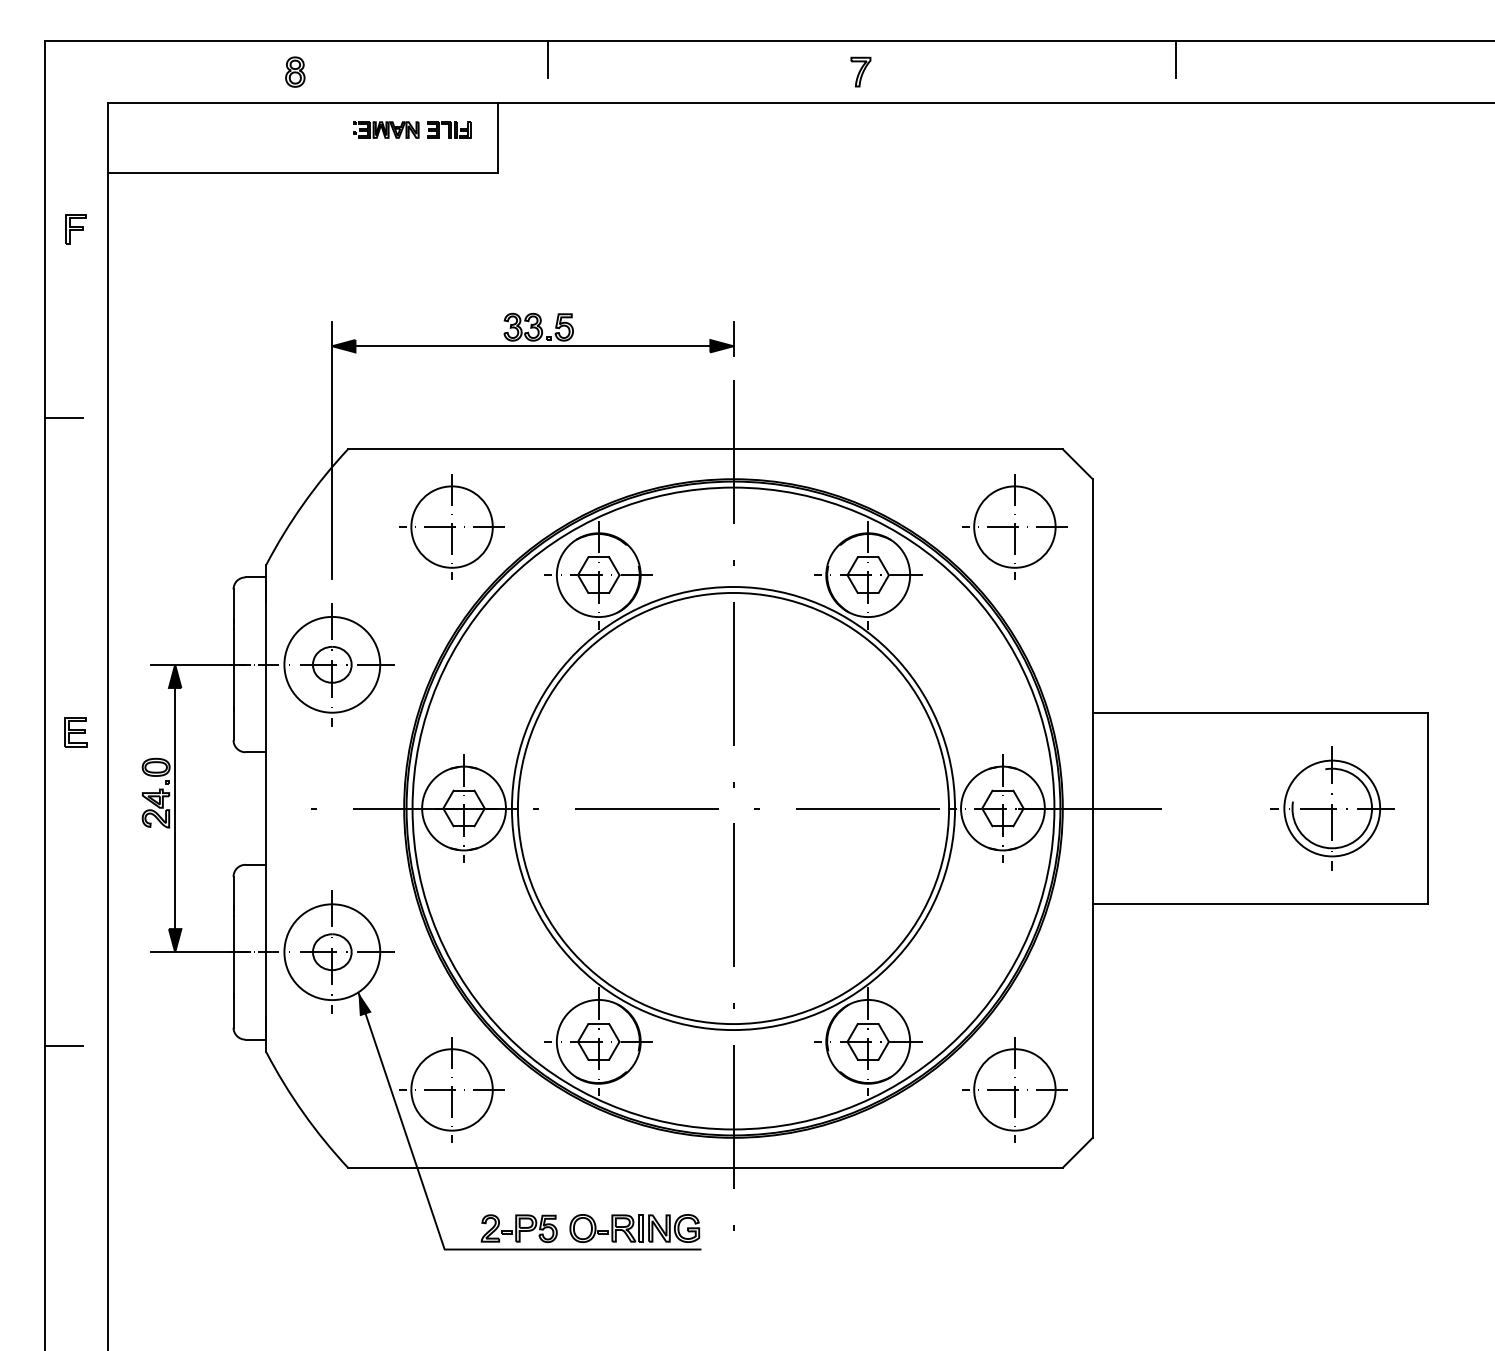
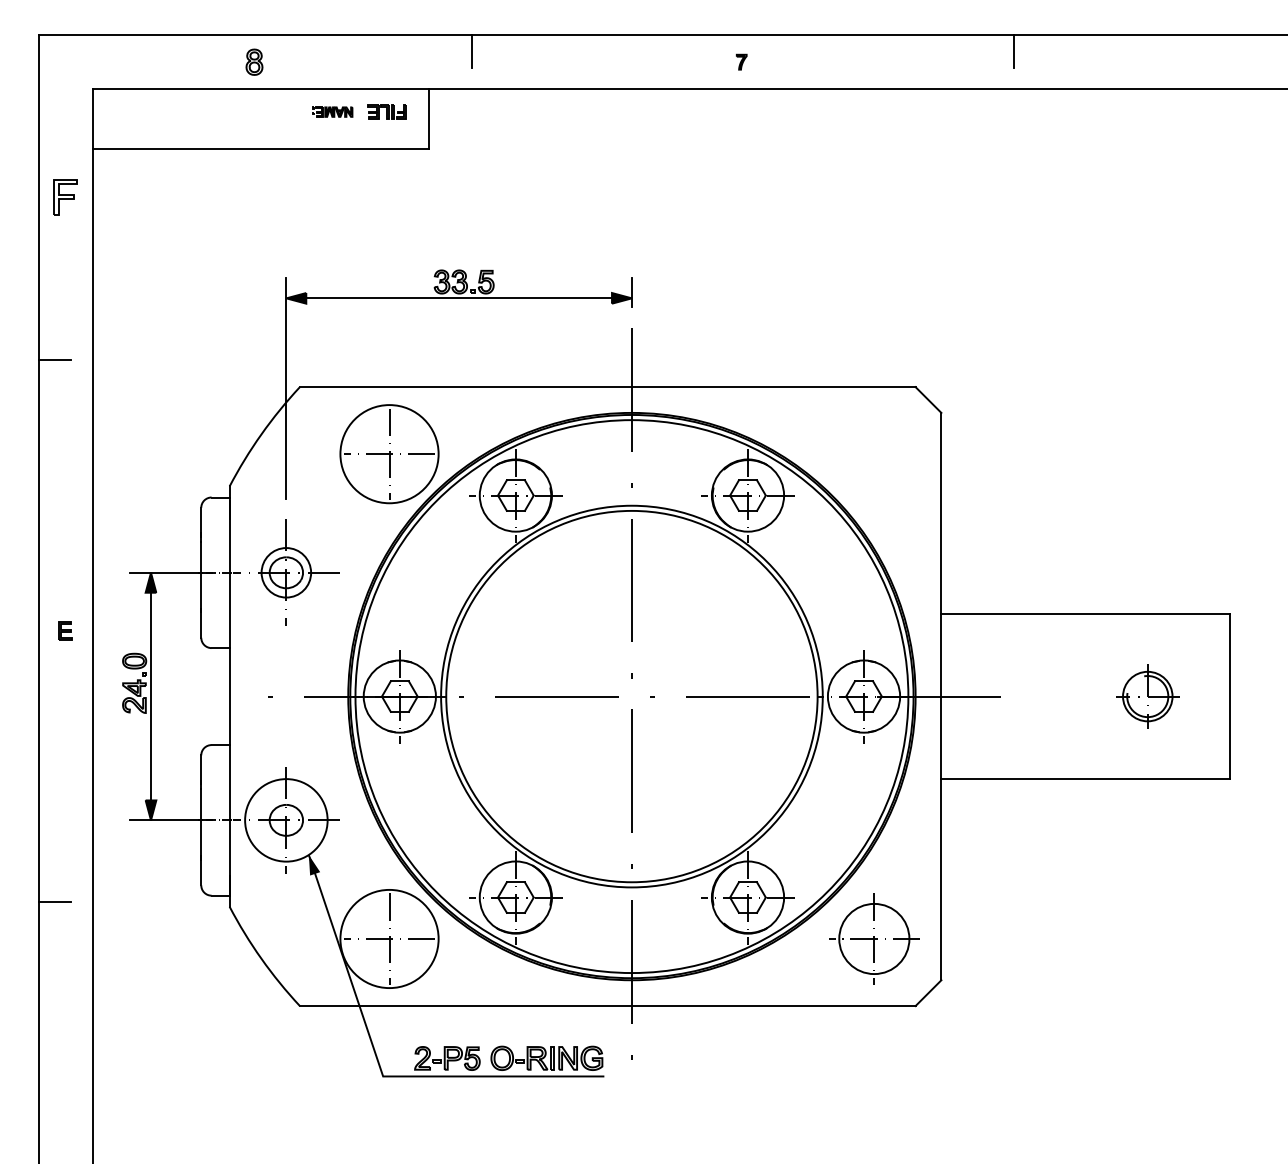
part: (860, 71) -> (741, 61), size x0.6
part: (386, 129) -> (333, 111), size x0.7
part: (75, 229) -> (65, 197), size x1.4
circle: (451, 526) -> (389, 453), size x1.4
part: (1014, 526) -> (873, 453), removed
circle: (332, 664) -> (286, 572), size x0.6
part: (75, 732) -> (65, 631), size x0.7
part: (1332, 808) -> (1147, 696), size x0.6
circle: (451, 1089) -> (389, 938), size x1.4

